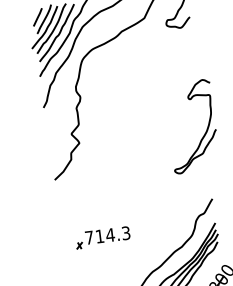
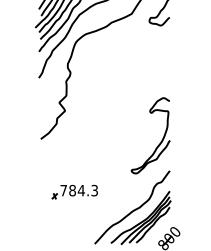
curve: (204, 131) -> (160, 141), moved
text: (99, 236) -> (72, 190), 714.3 -> 784.3

